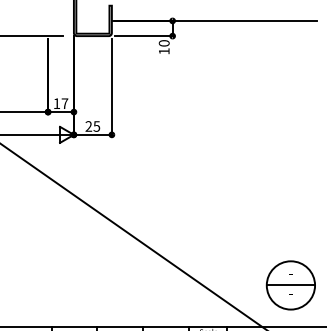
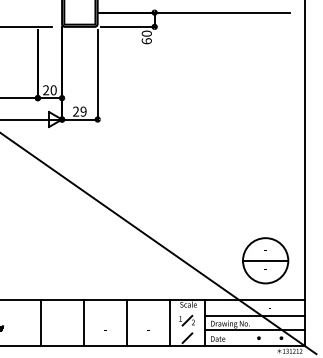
text: (163, 51) -> (146, 41), 10 -> 60
text: (60, 103) -> (49, 90), 17 -> 20
text: (96, 126) -> (83, 111), 25 -> 29

